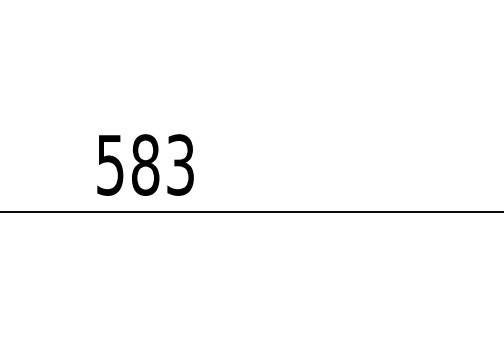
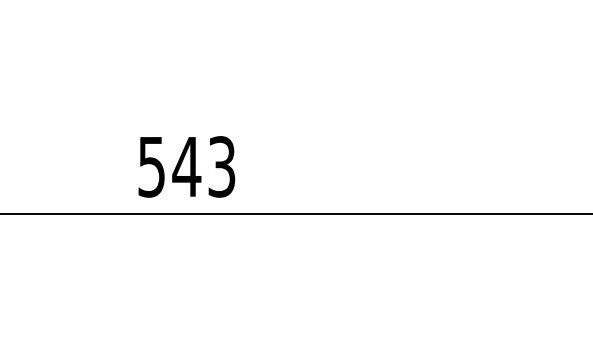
text: (145, 164) -> (186, 166), 583 -> 543

